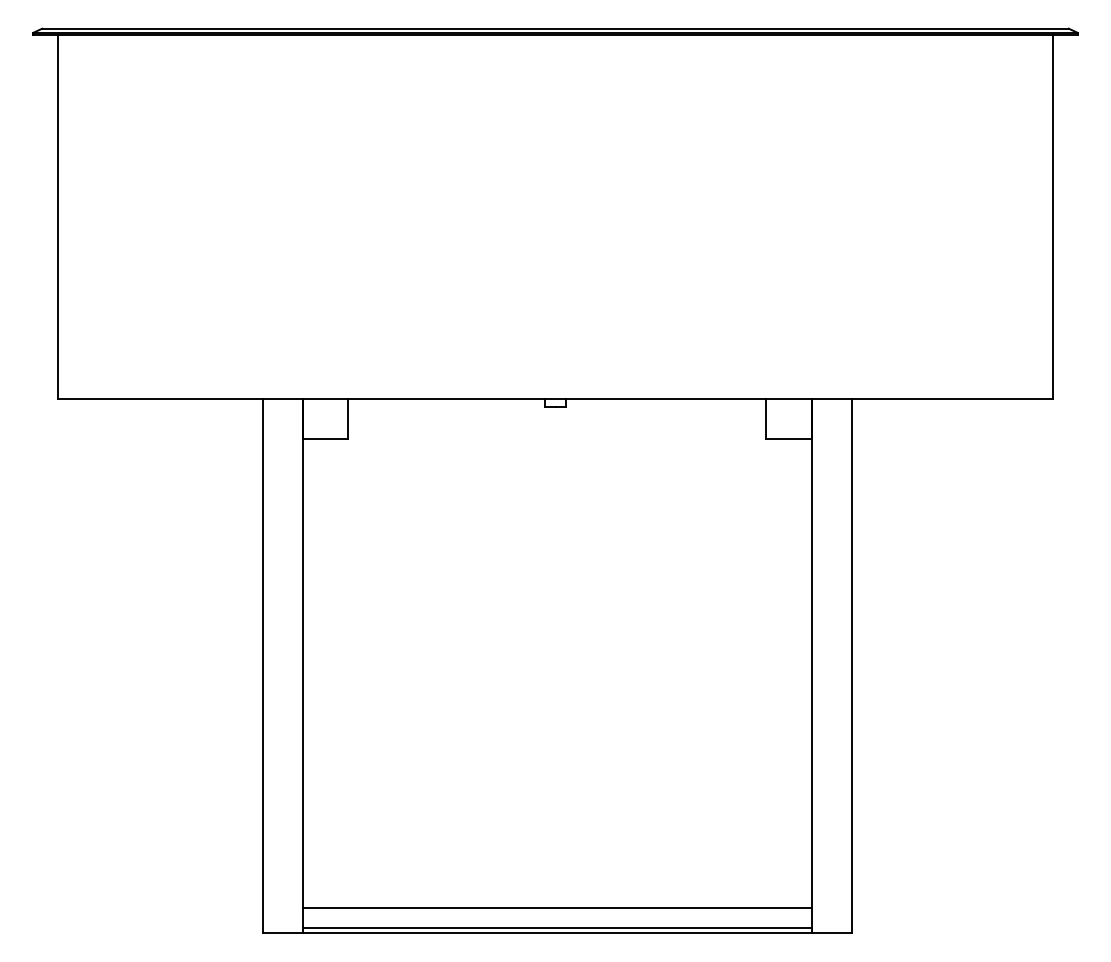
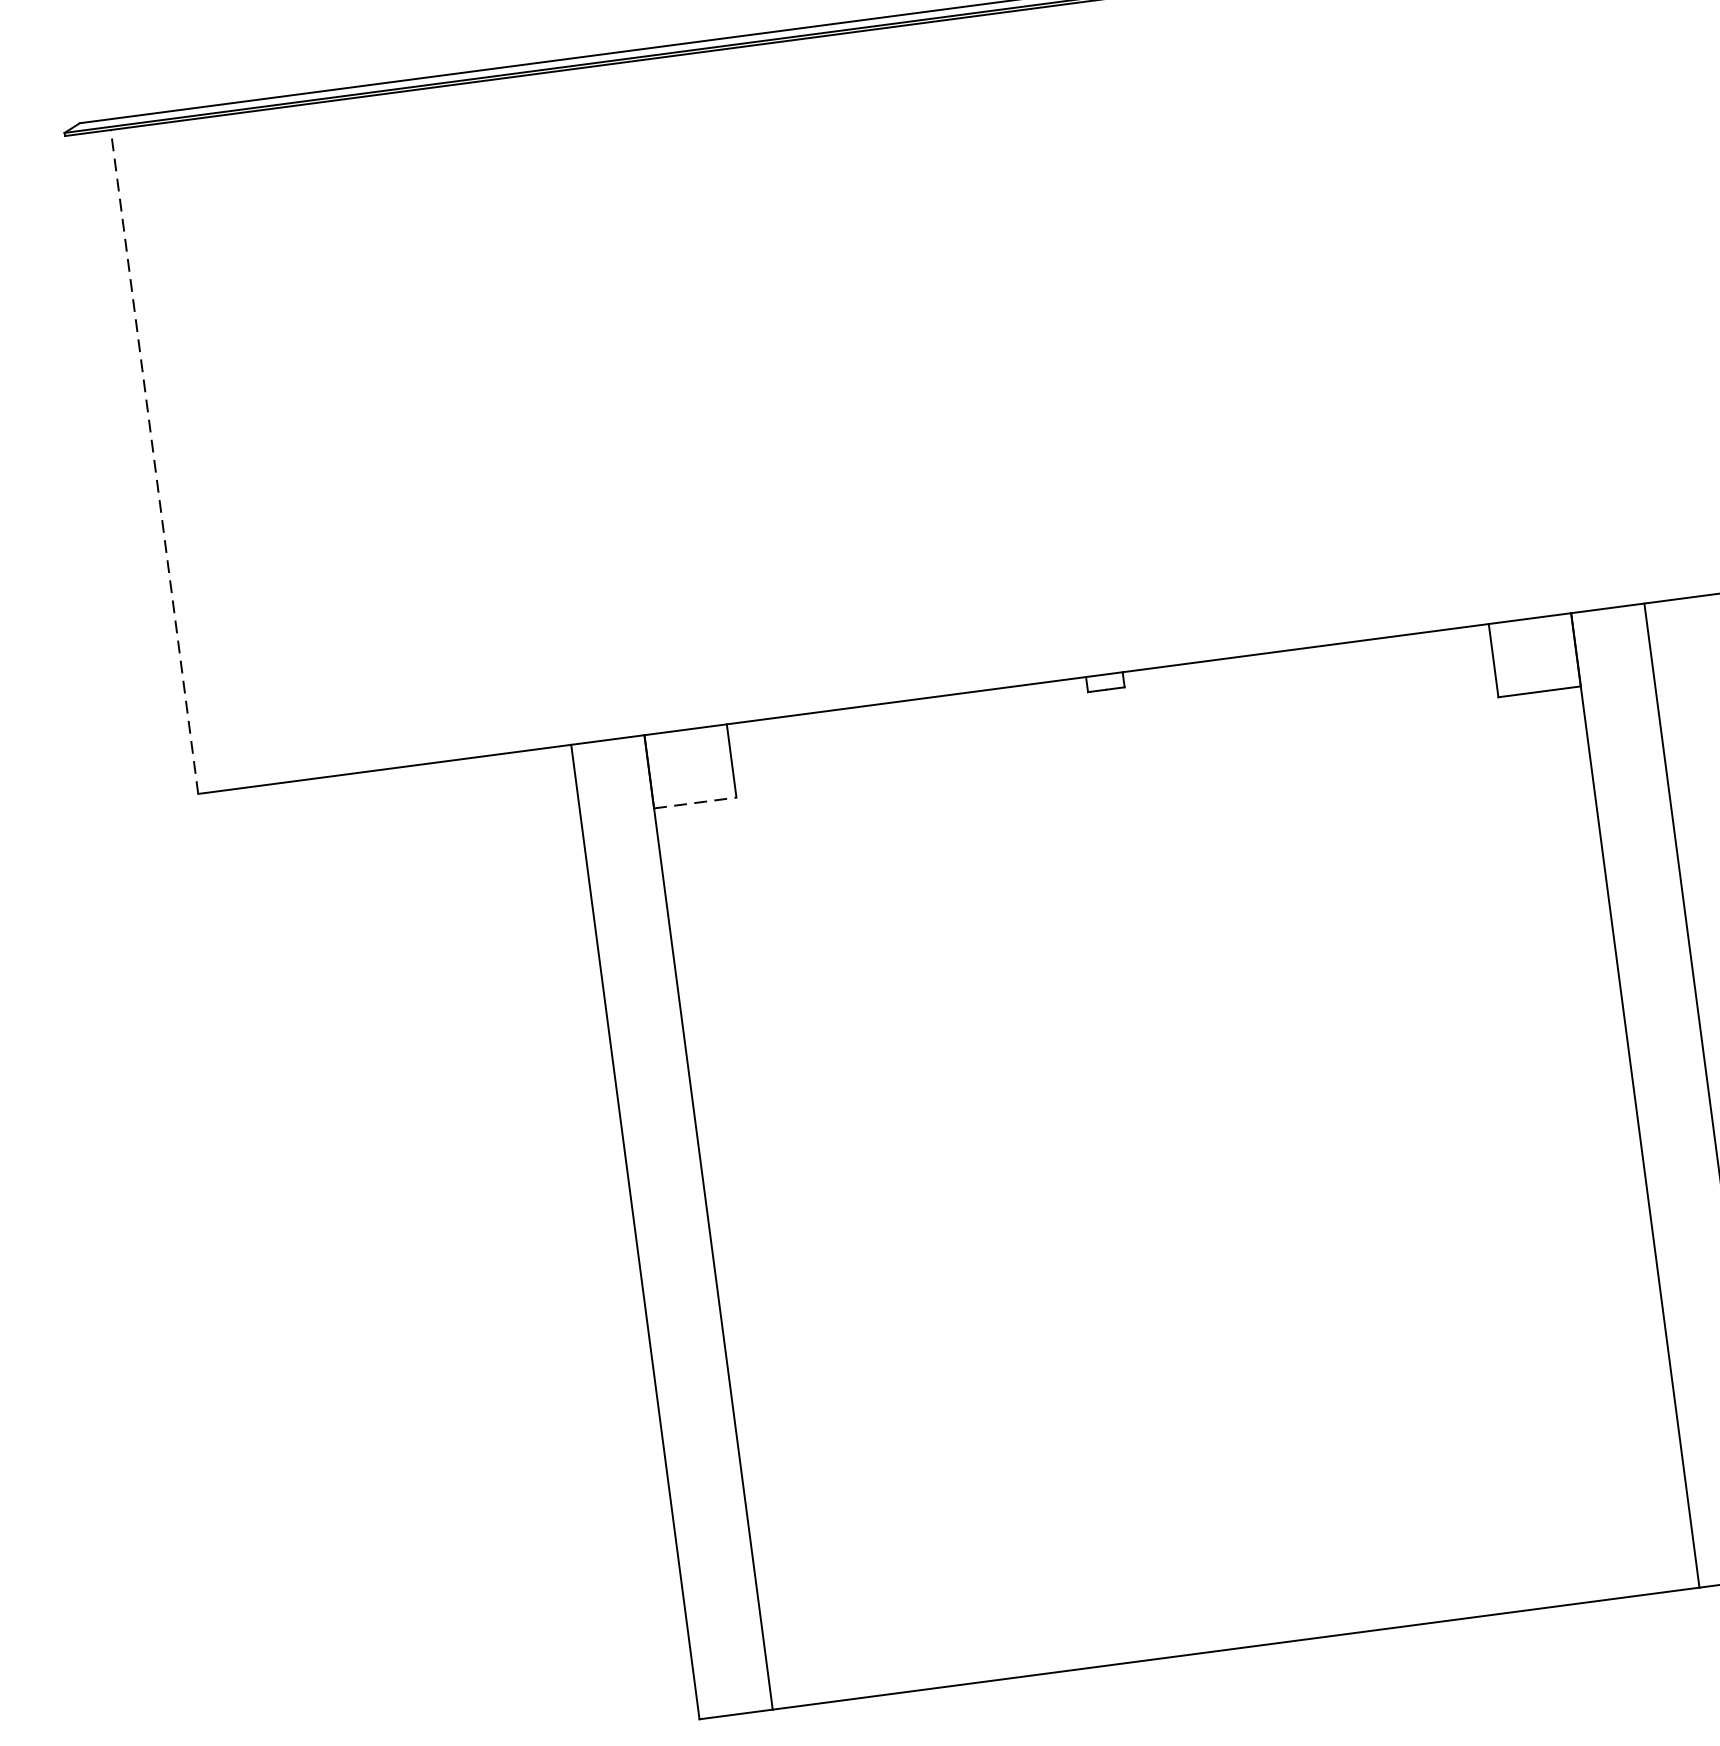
line: (58, 216) -> (154, 461), solid -> dashed
line: (325, 438) -> (694, 802), solid -> dashed
line: (557, 908) -> (1230, 1603), removed
line: (557, 928) -> (1235, 1639), removed

